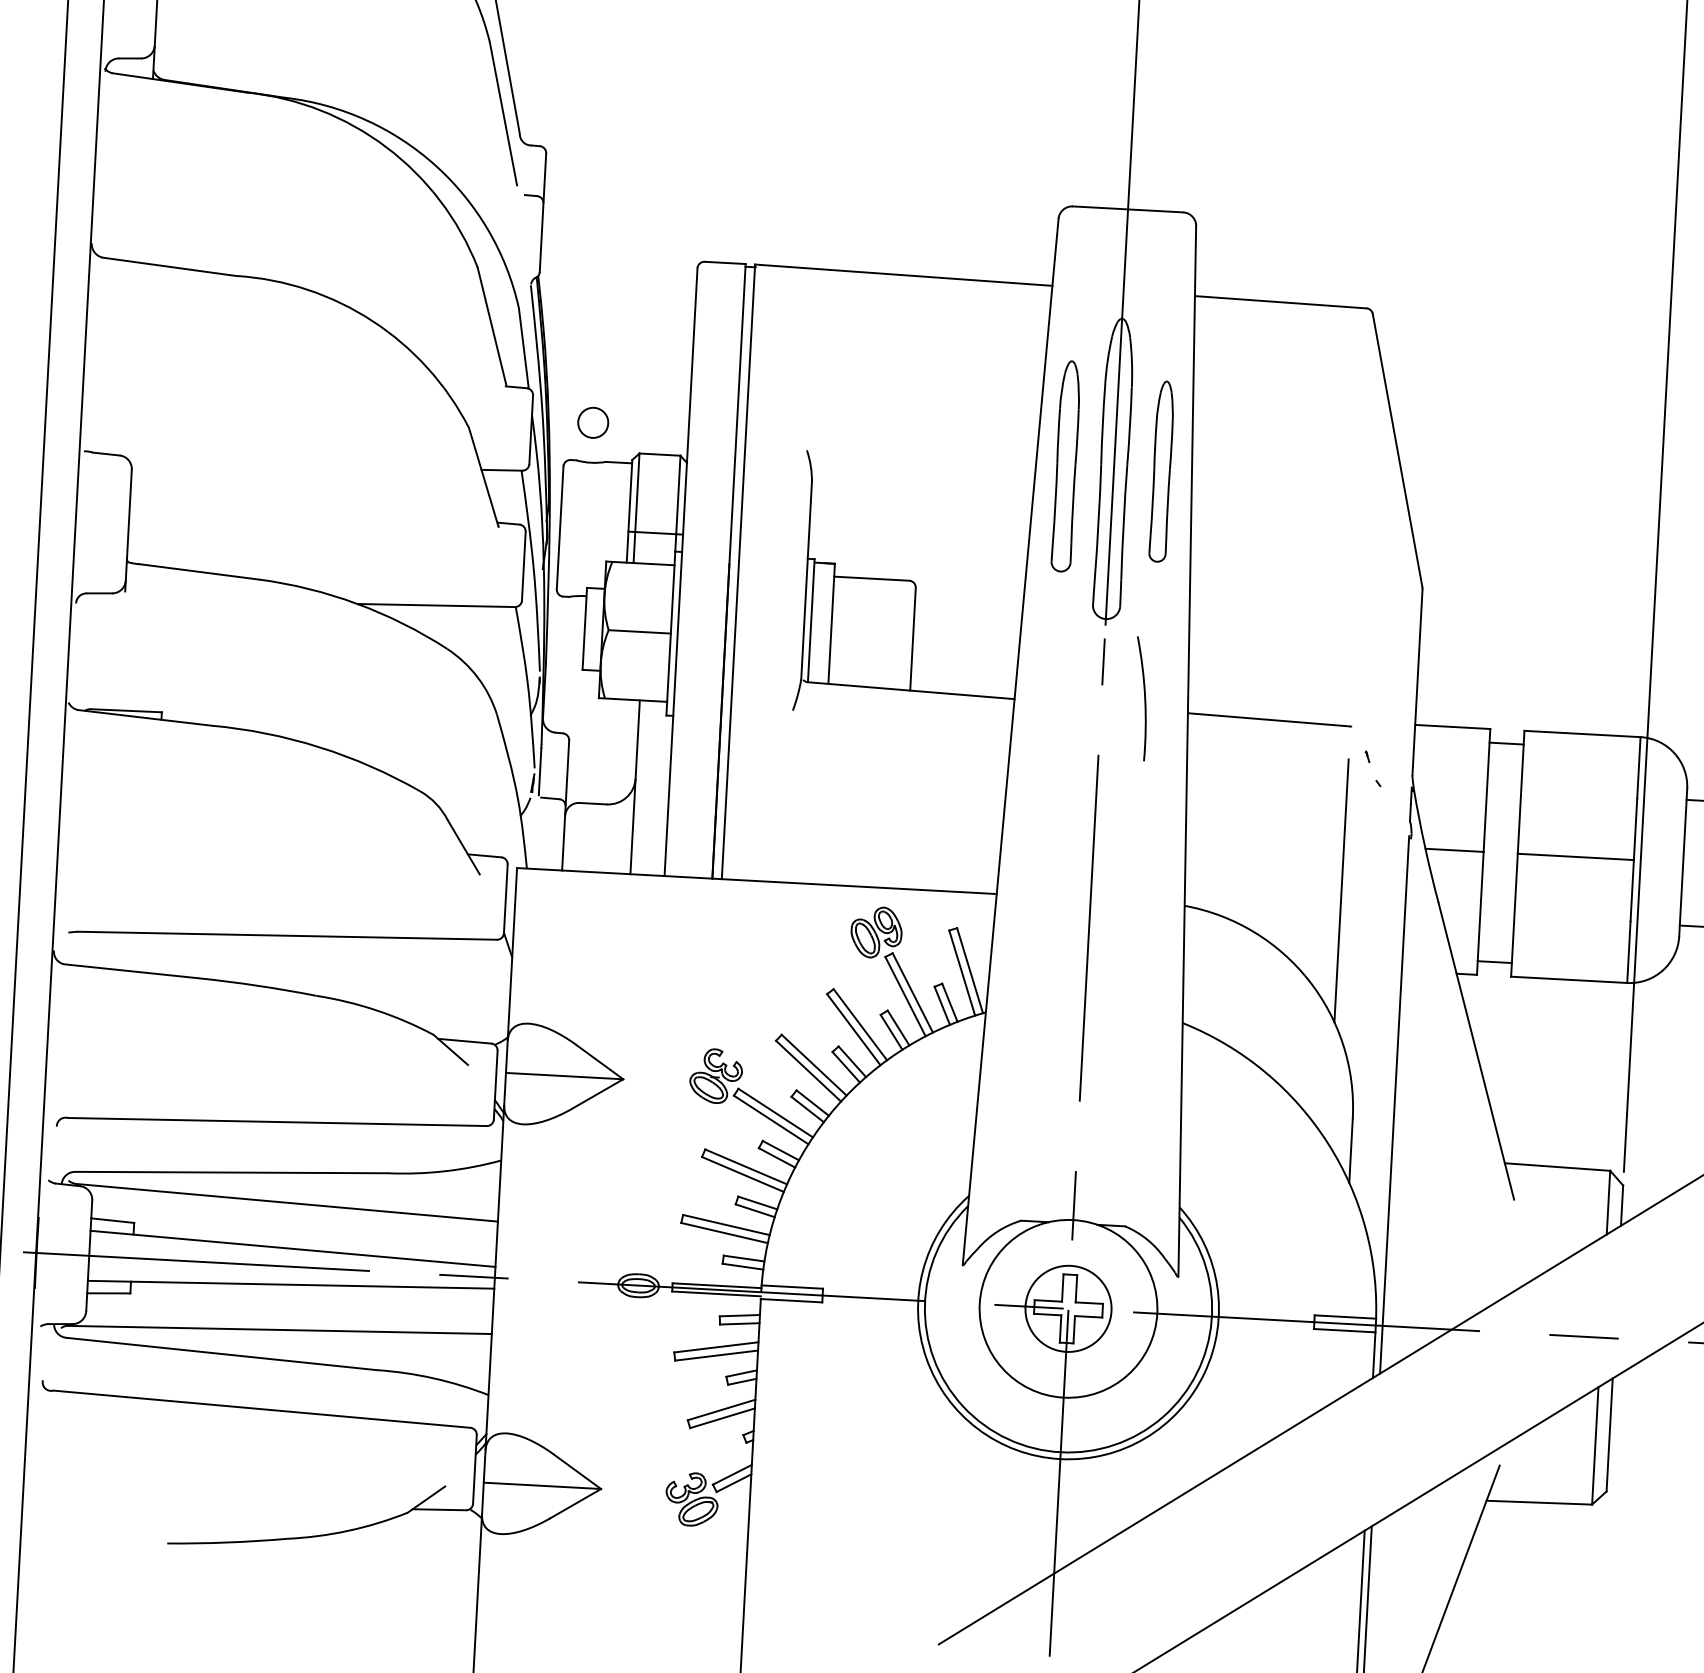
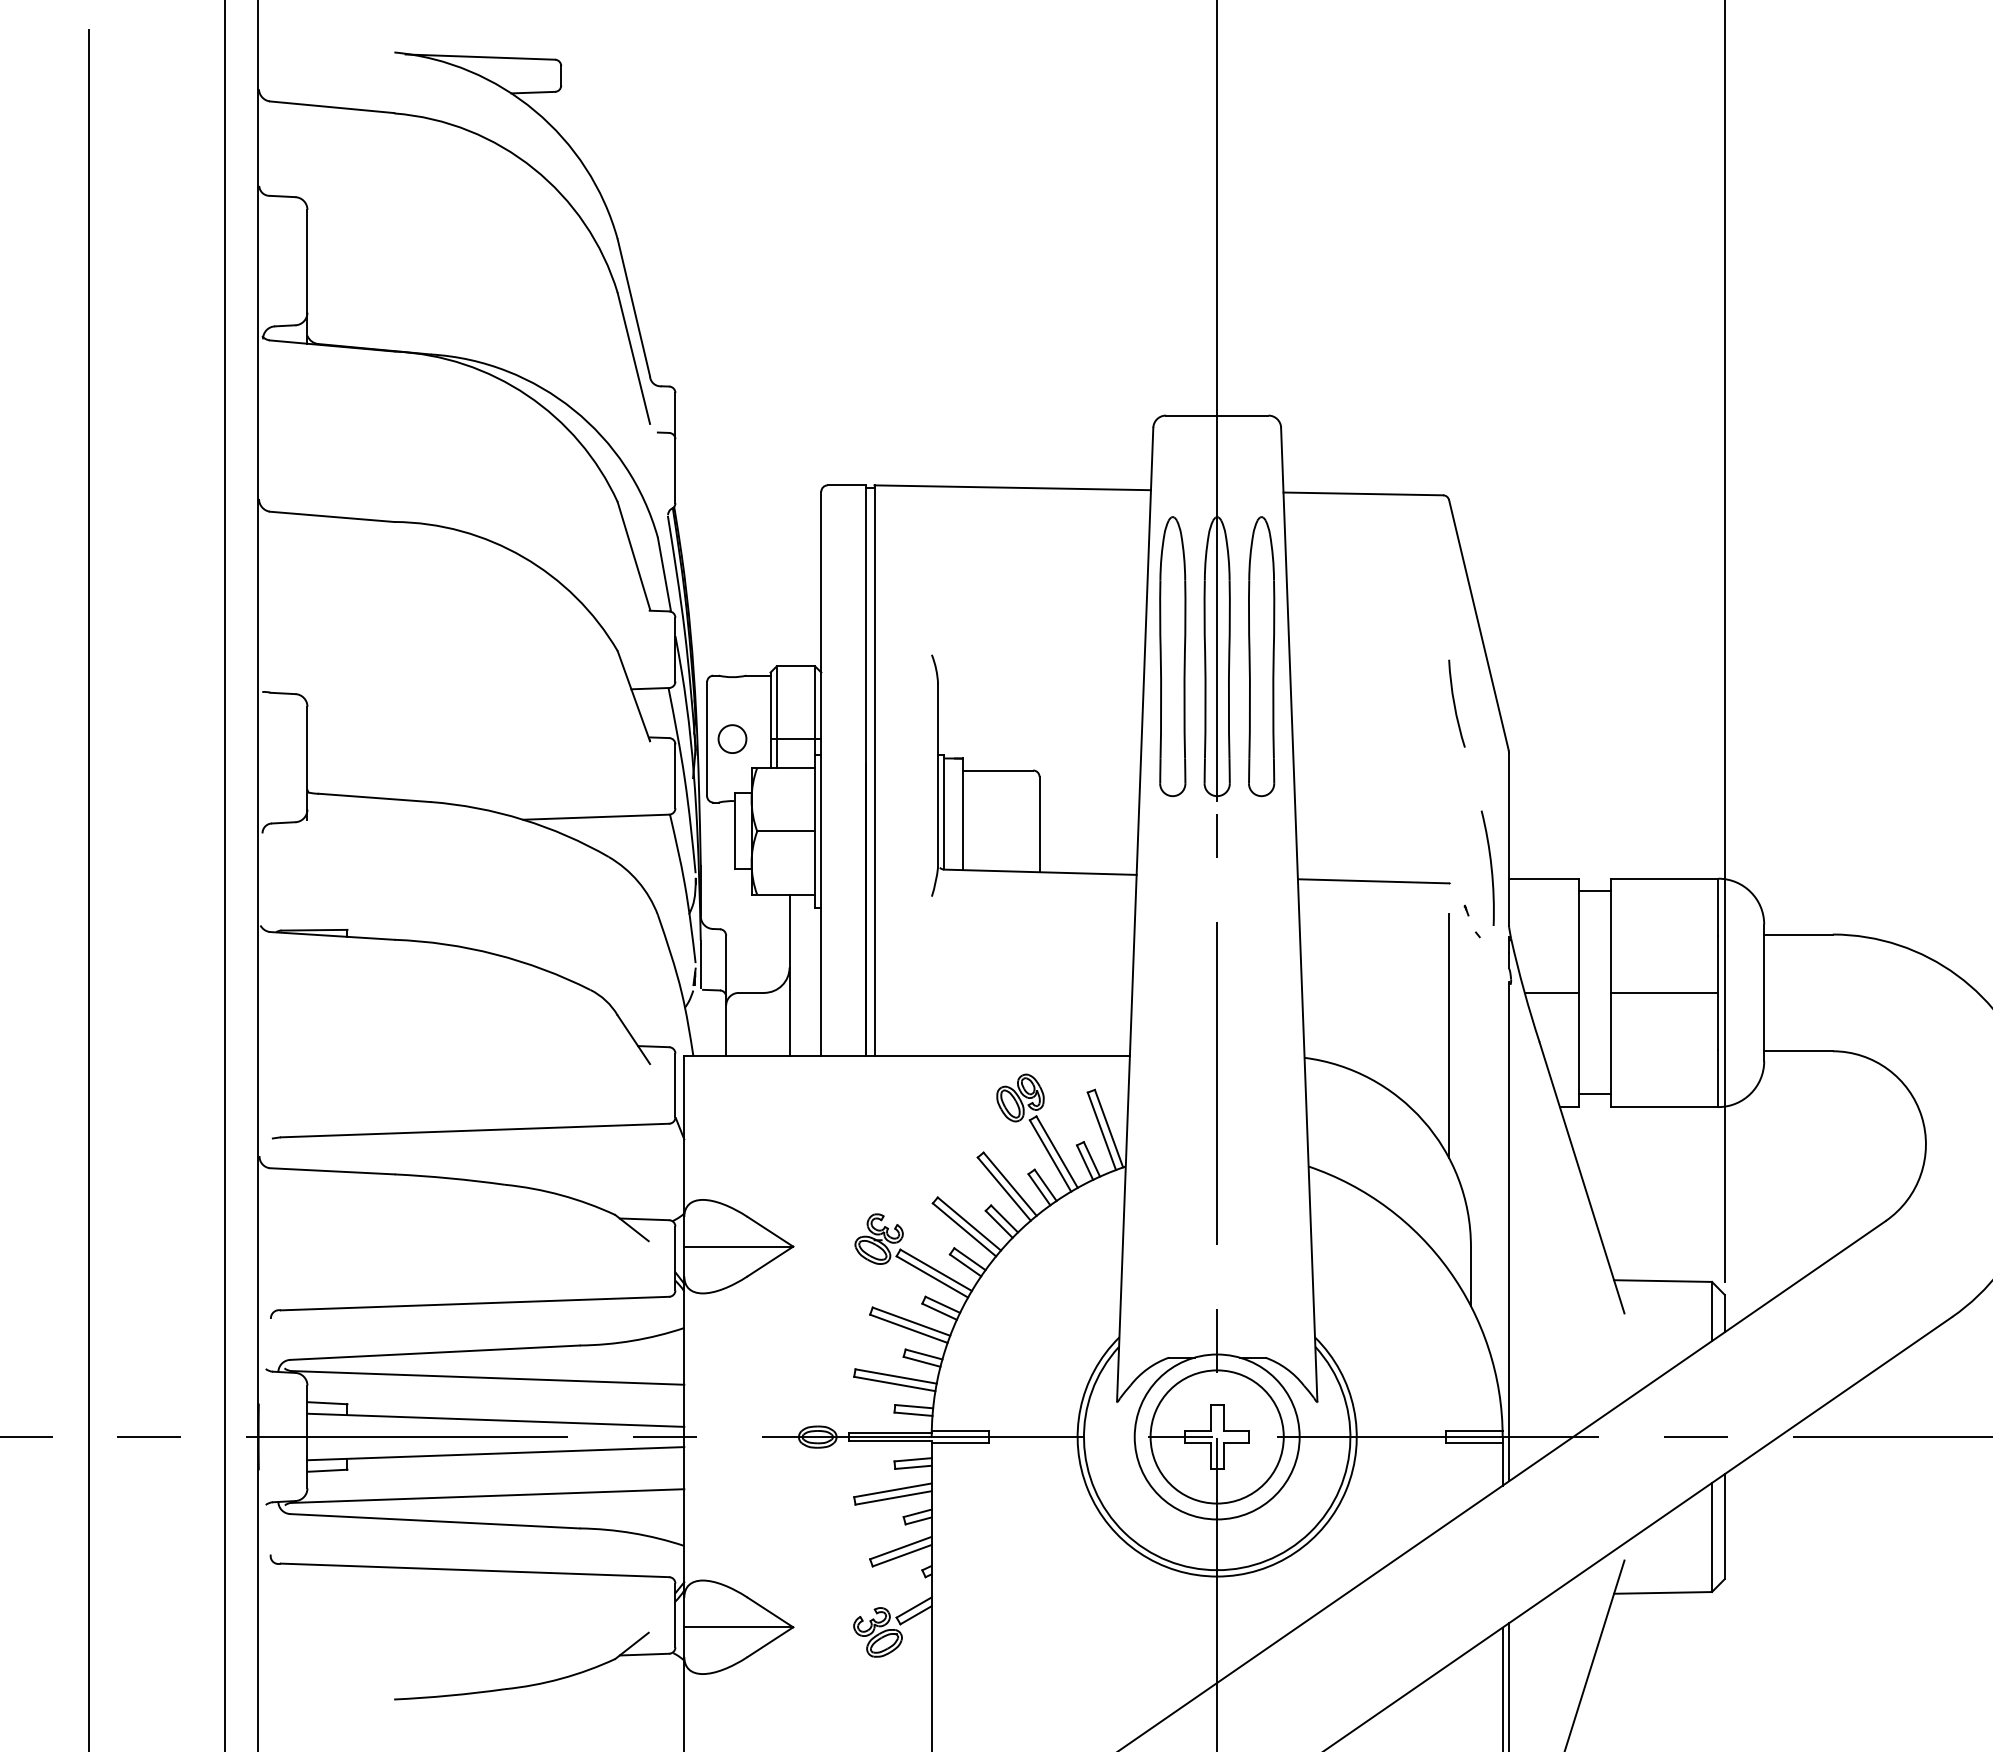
part: (593, 422) -> (732, 738), moved
part: (1065, 466) -> (1172, 656), size x1.43
part: (1161, 471) -> (1261, 656), size x1.67
arc: (1367, 533) -> (1455, 703), added
arc: (1144, 698) -> (1490, 867), moved
circle: (1067, 1308) -> (1216, 1436), size x1.67

